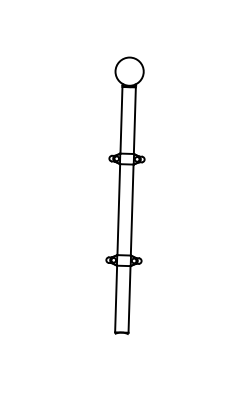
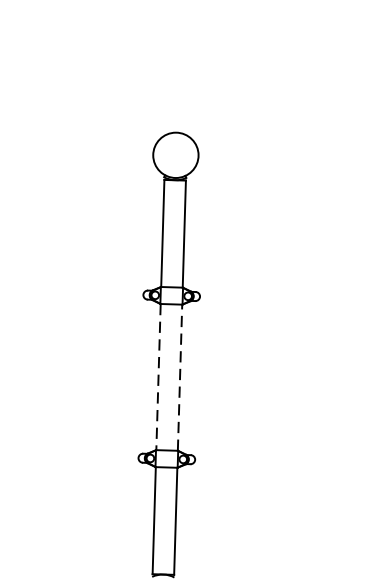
line: (132, 209) -> (180, 376), solid -> dashed
line: (118, 210) -> (158, 378), solid -> dashed

